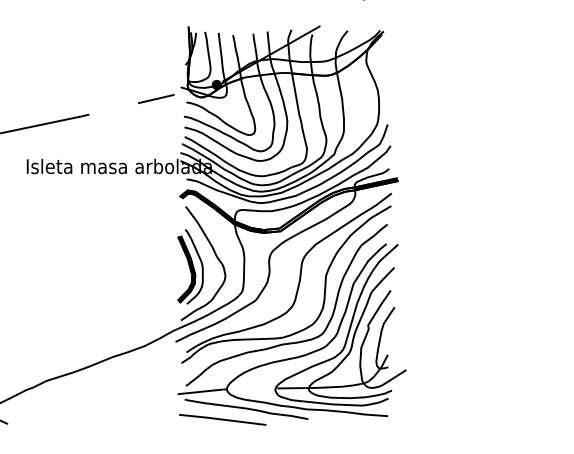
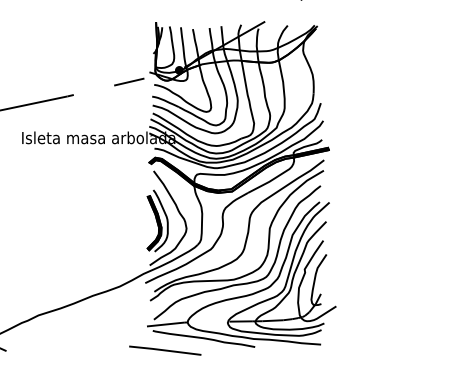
line: (222, 419) -> (165, 350), moved

